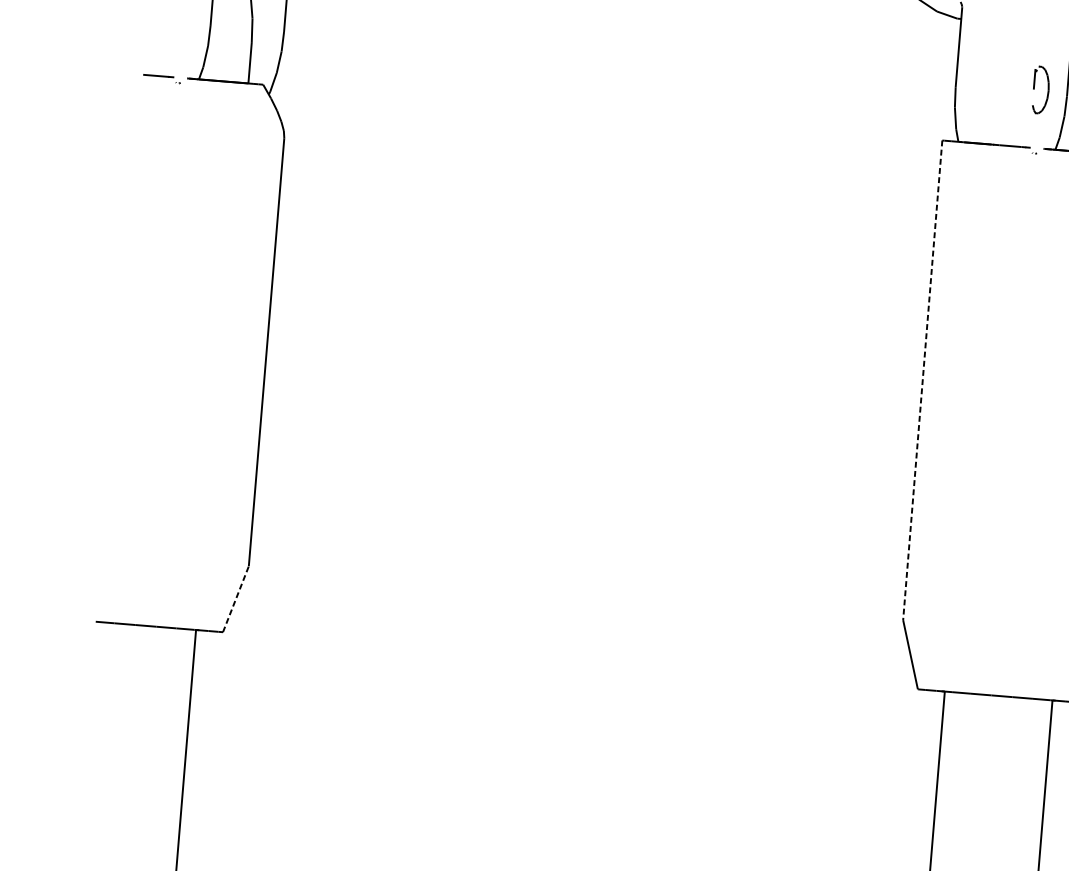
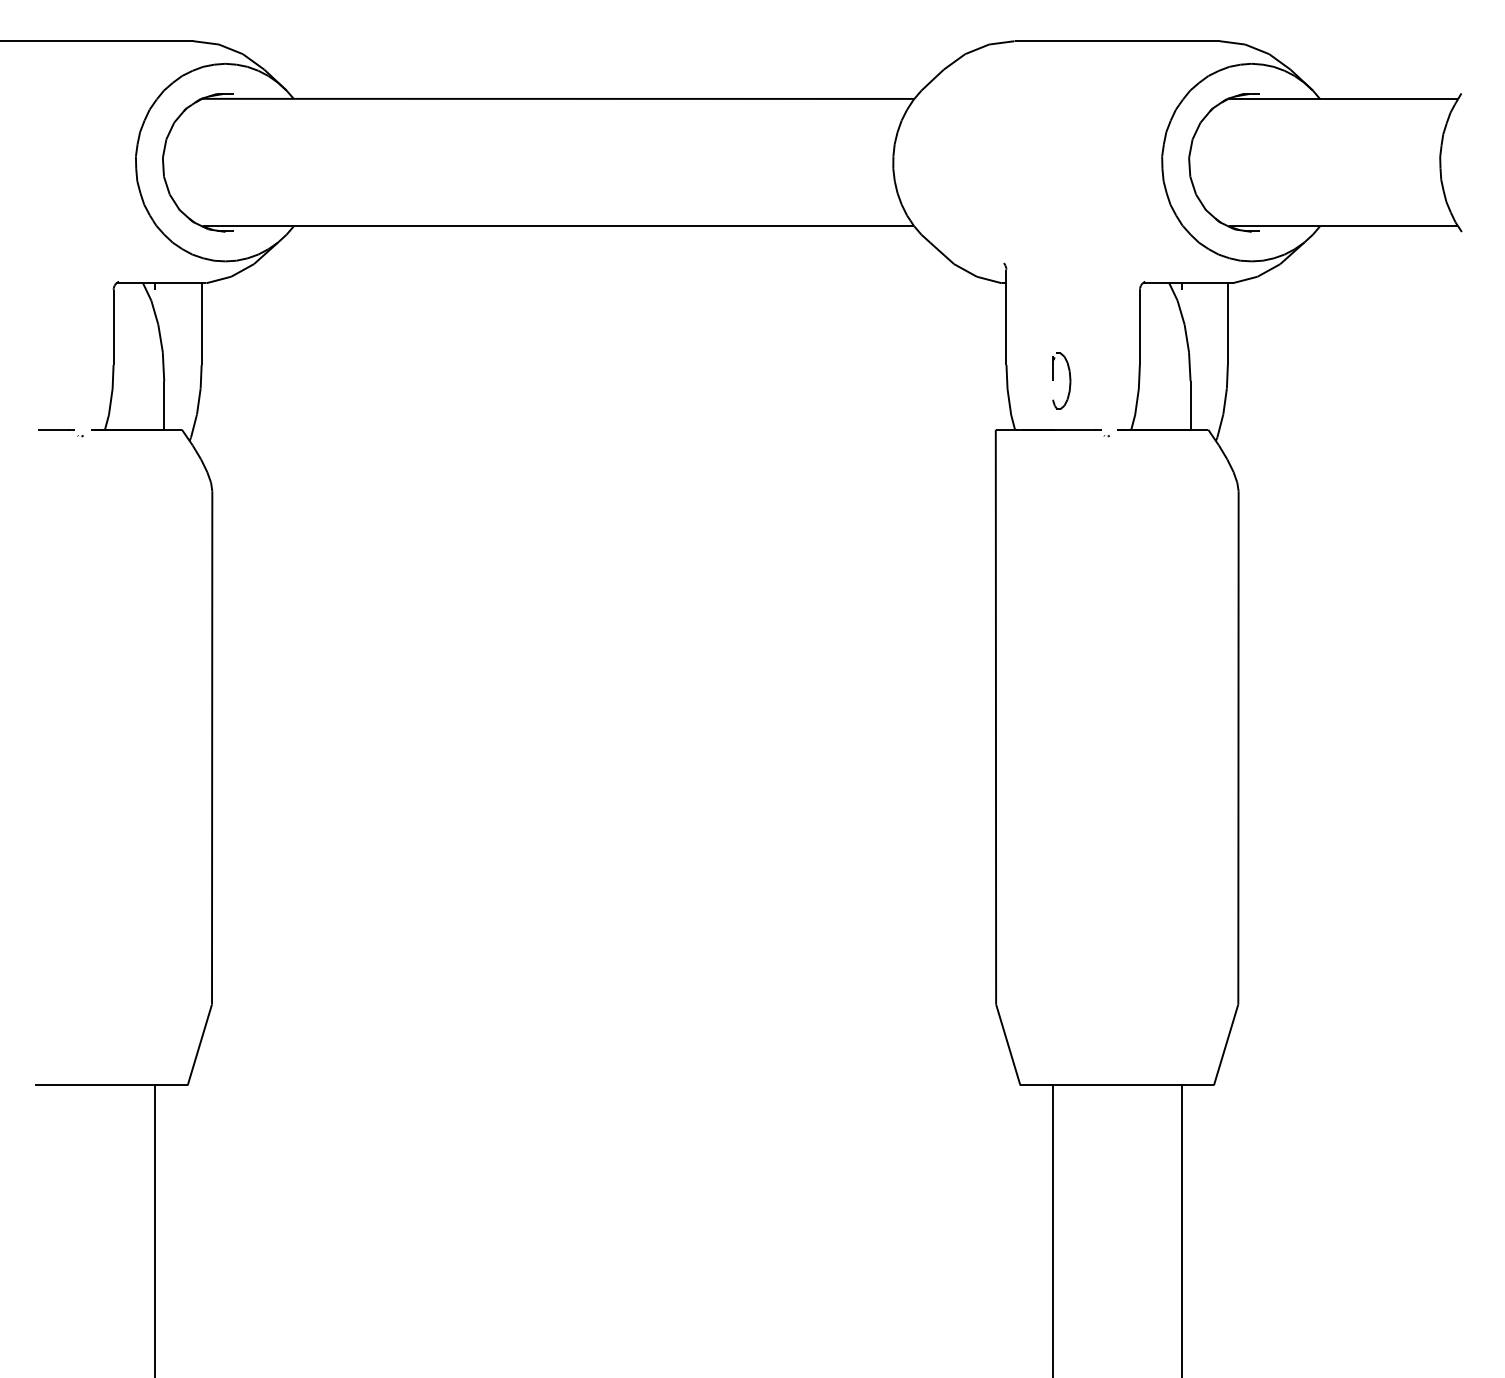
part: (1034, 89) -> (1053, 380), moved
line: (922, 380) -> (995, 717), dashed -> solid
line: (236, 598) -> (200, 1044), dashed -> solid

